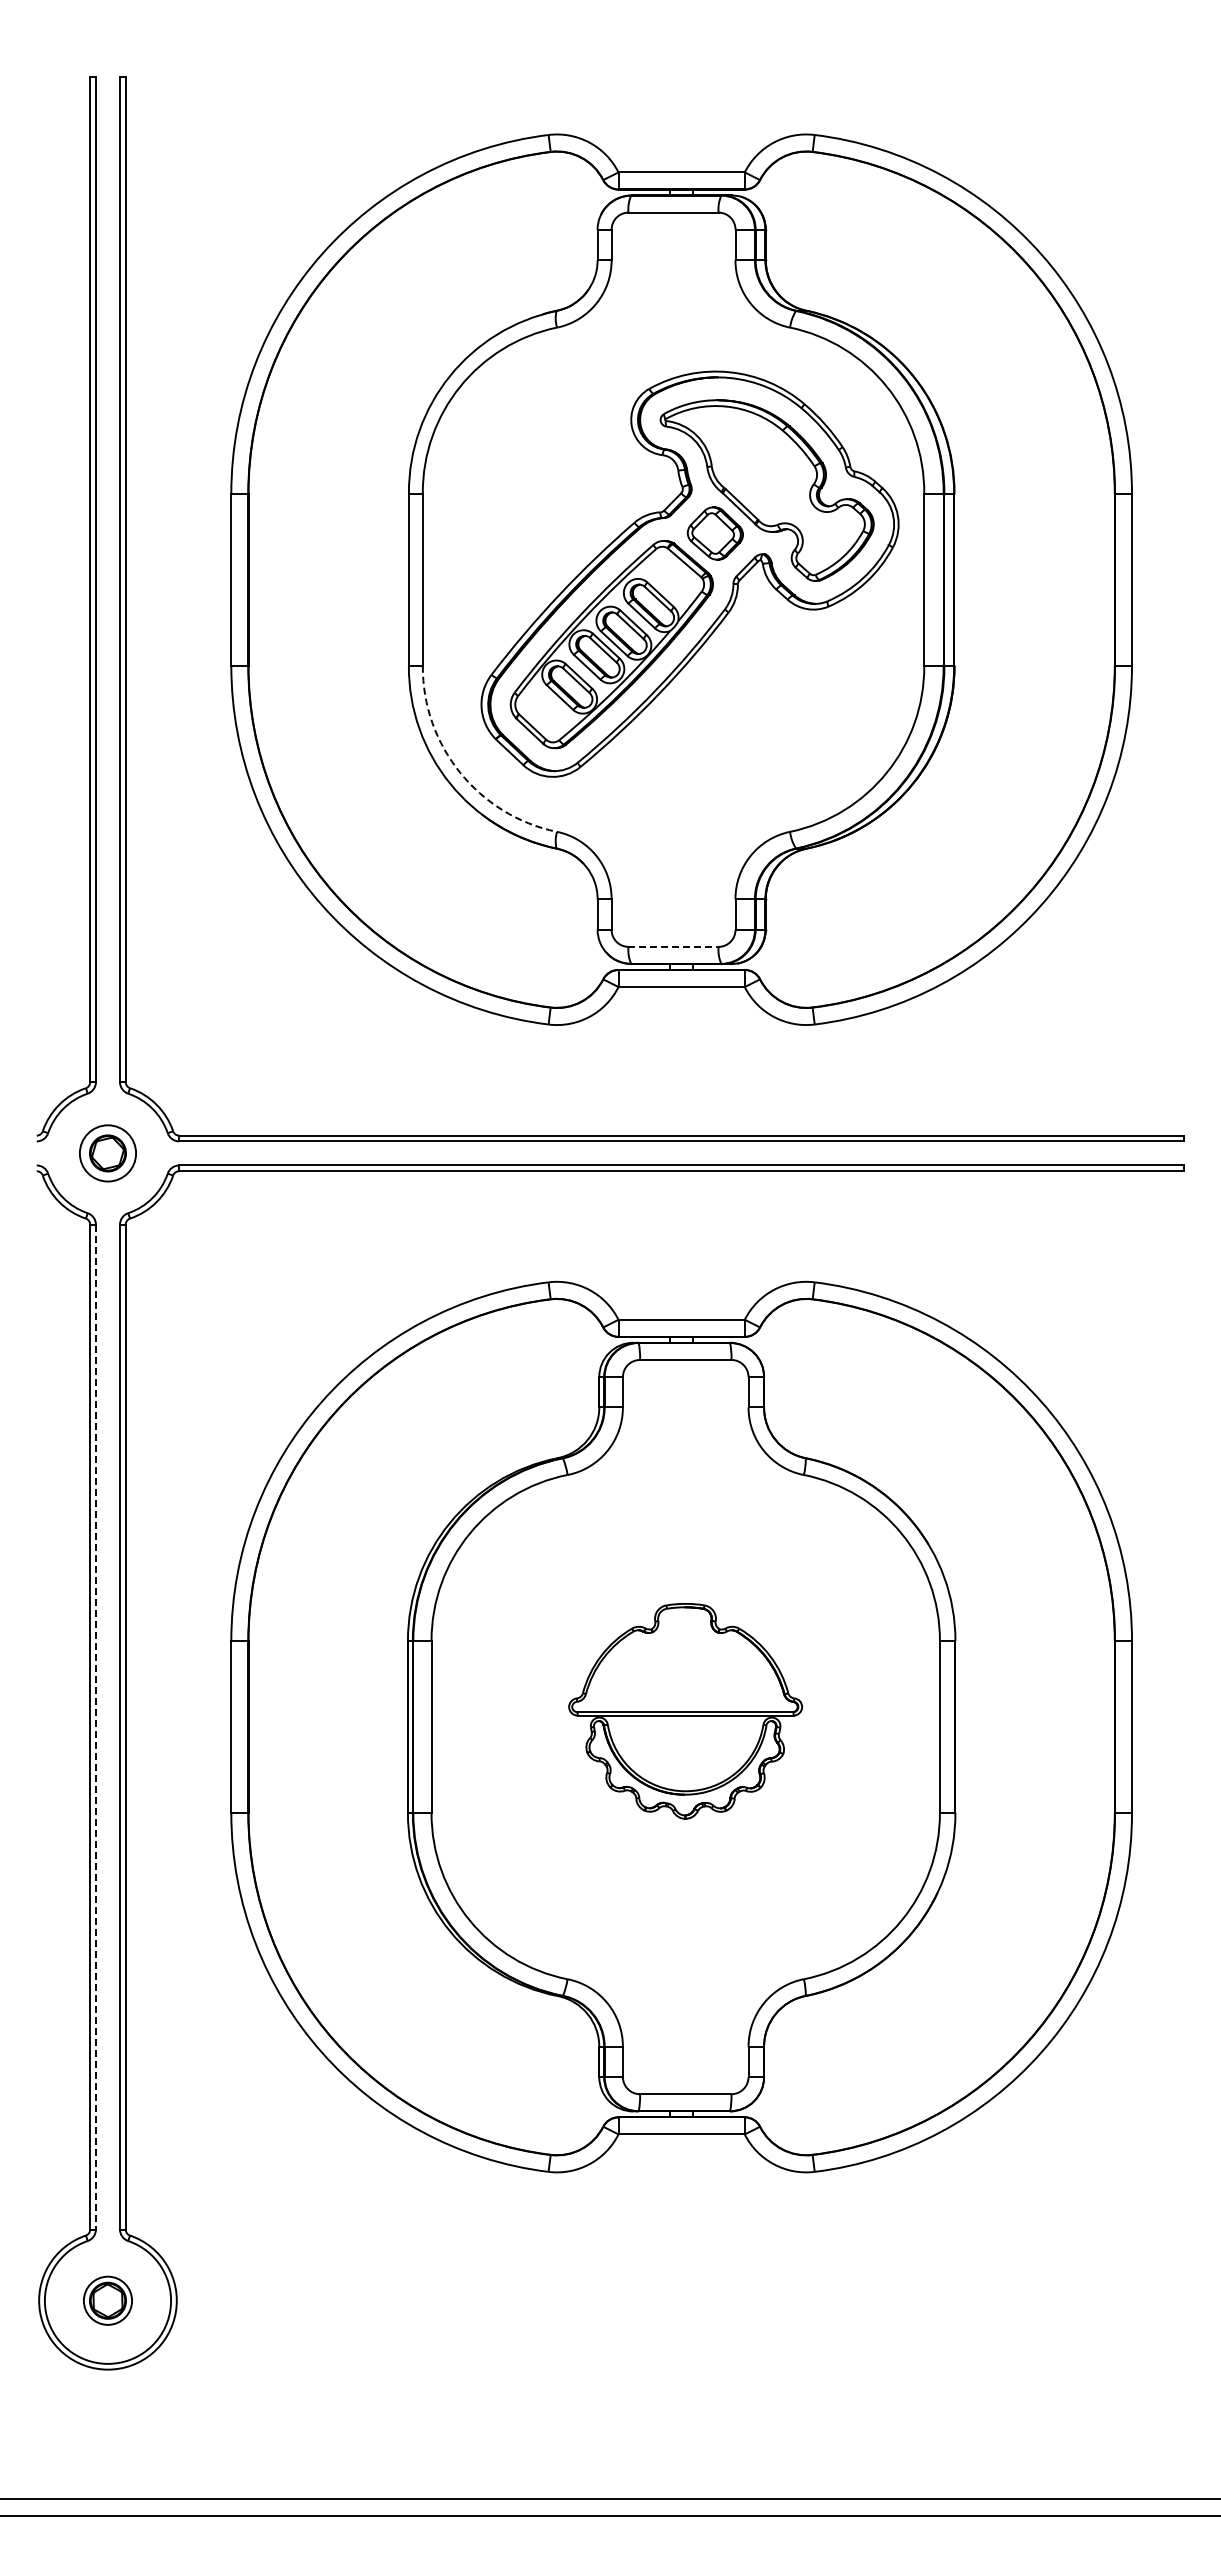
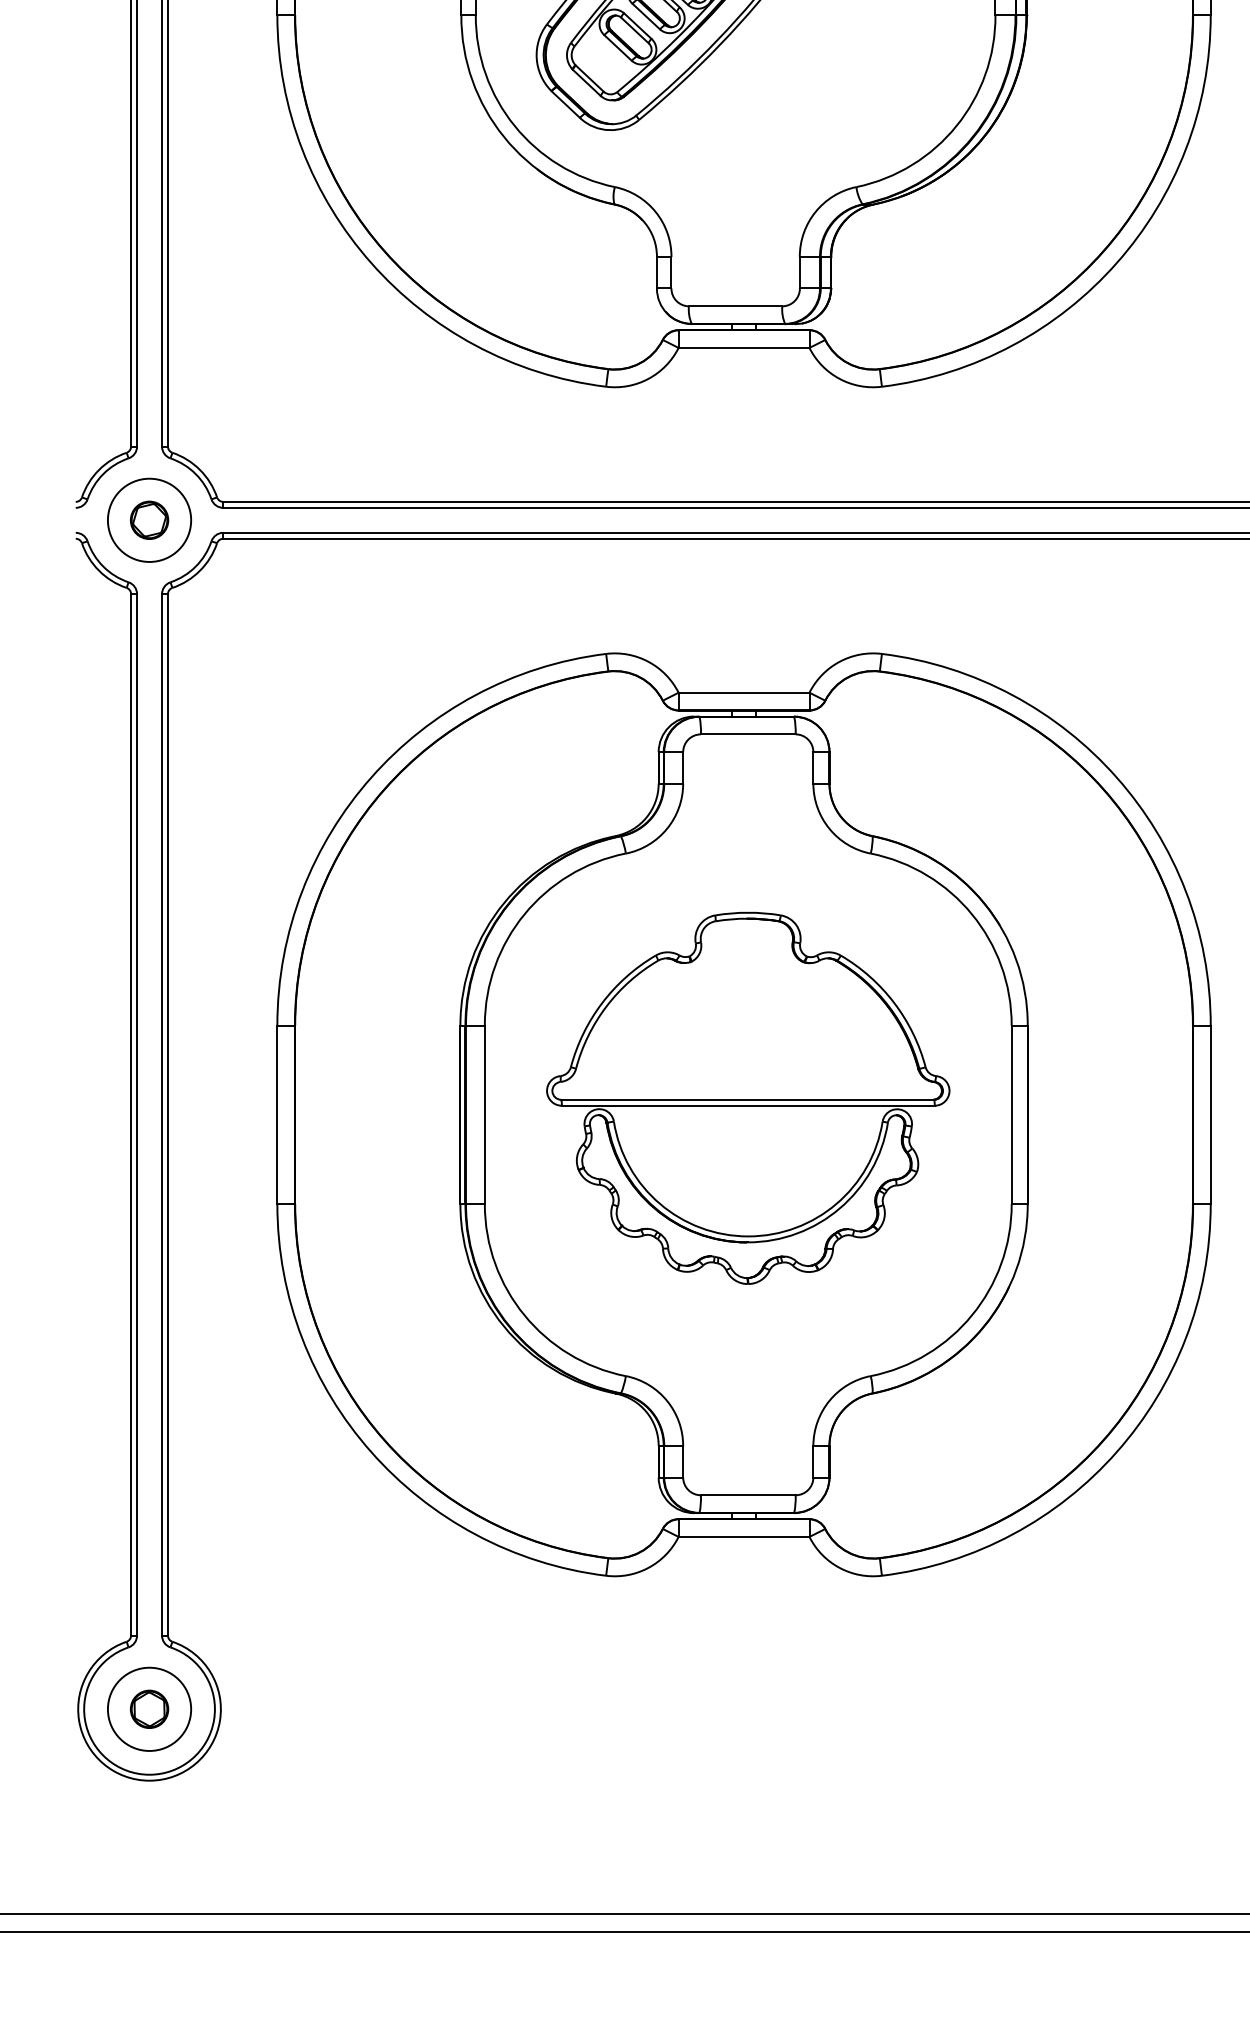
arc: (460, 772) -> (514, 125), dashed -> solid
line: (674, 946) -> (736, 305), dashed -> solid
circle: (107, 1153) -> (149, 520), size x1.43
part: (685, 1711) -> (748, 1098), size x1.67
line: (95, 1727) -> (136, 1115), dashed -> solid
circle: (107, 2300) -> (149, 1709), size x1.67

